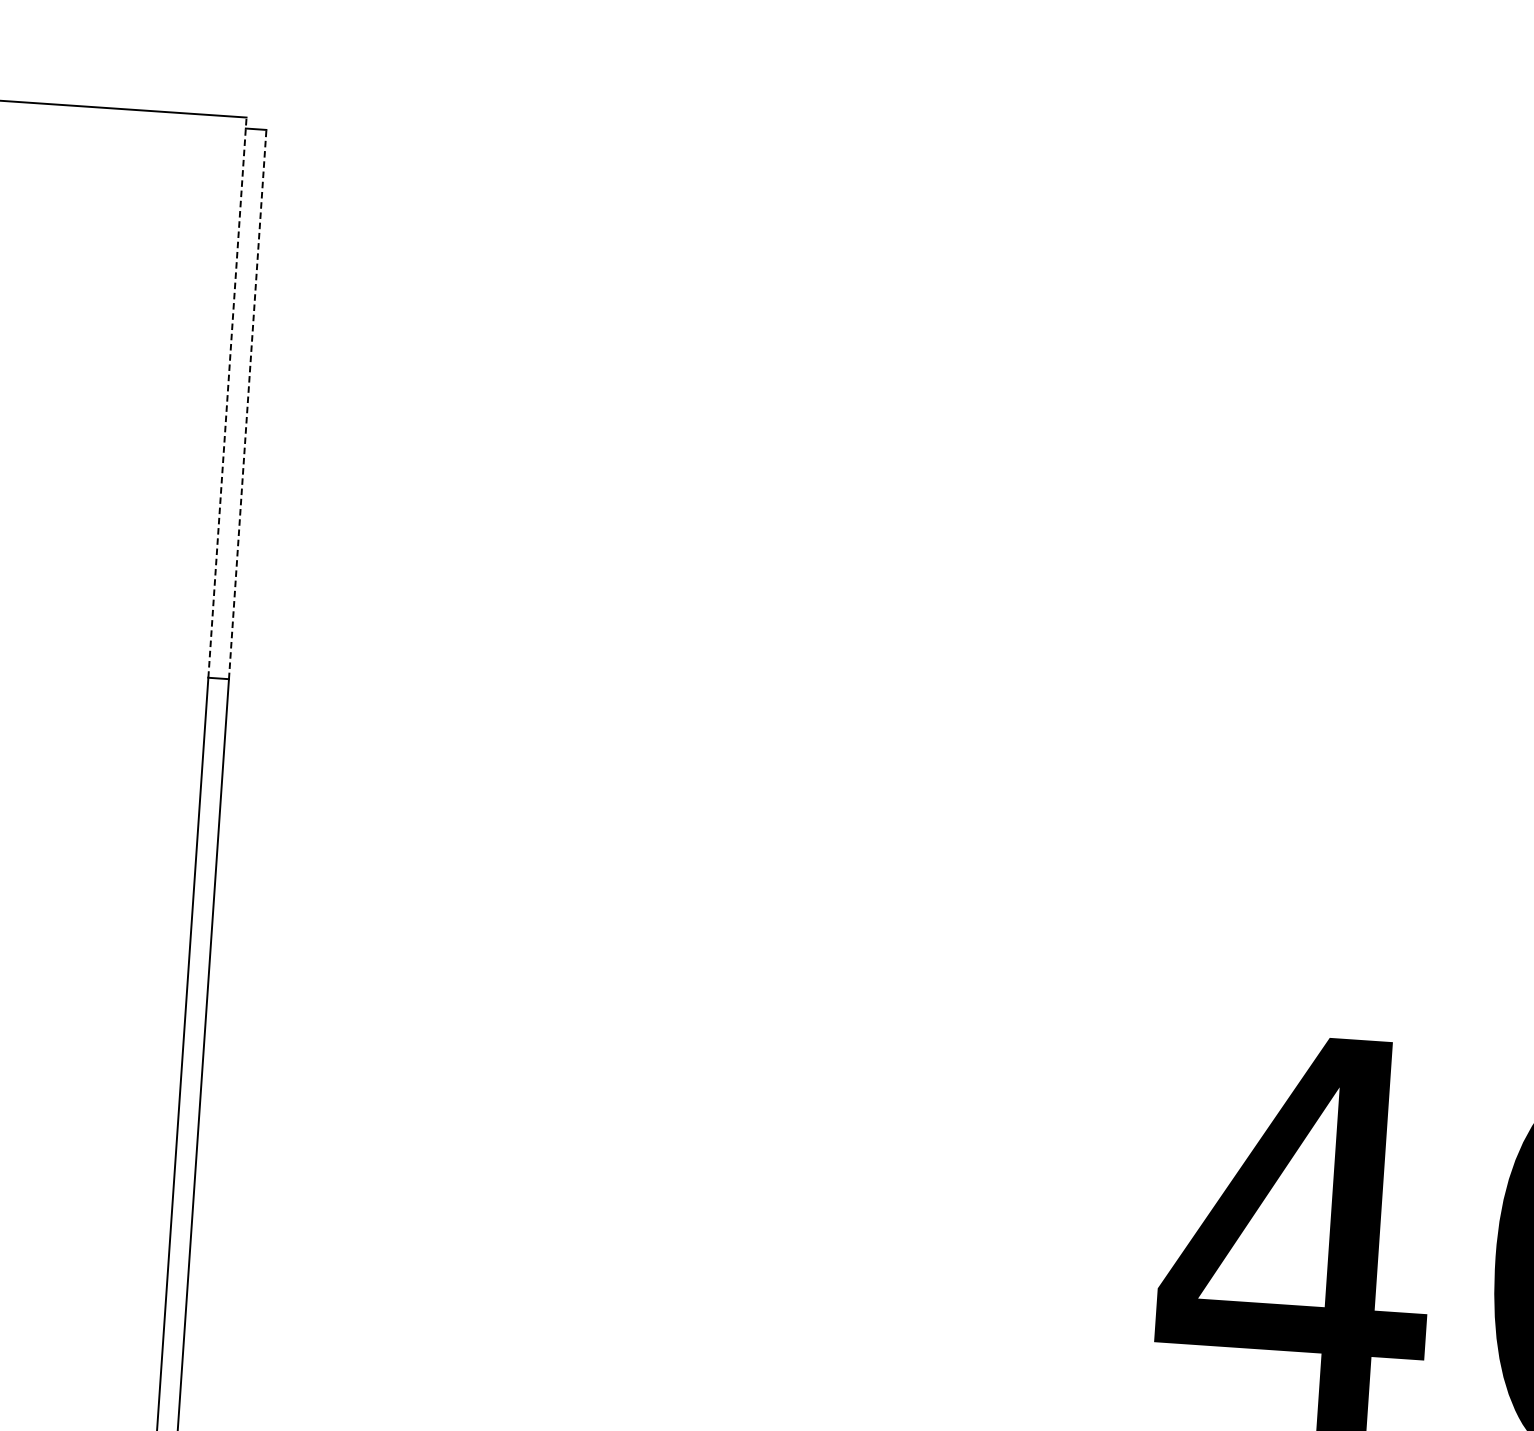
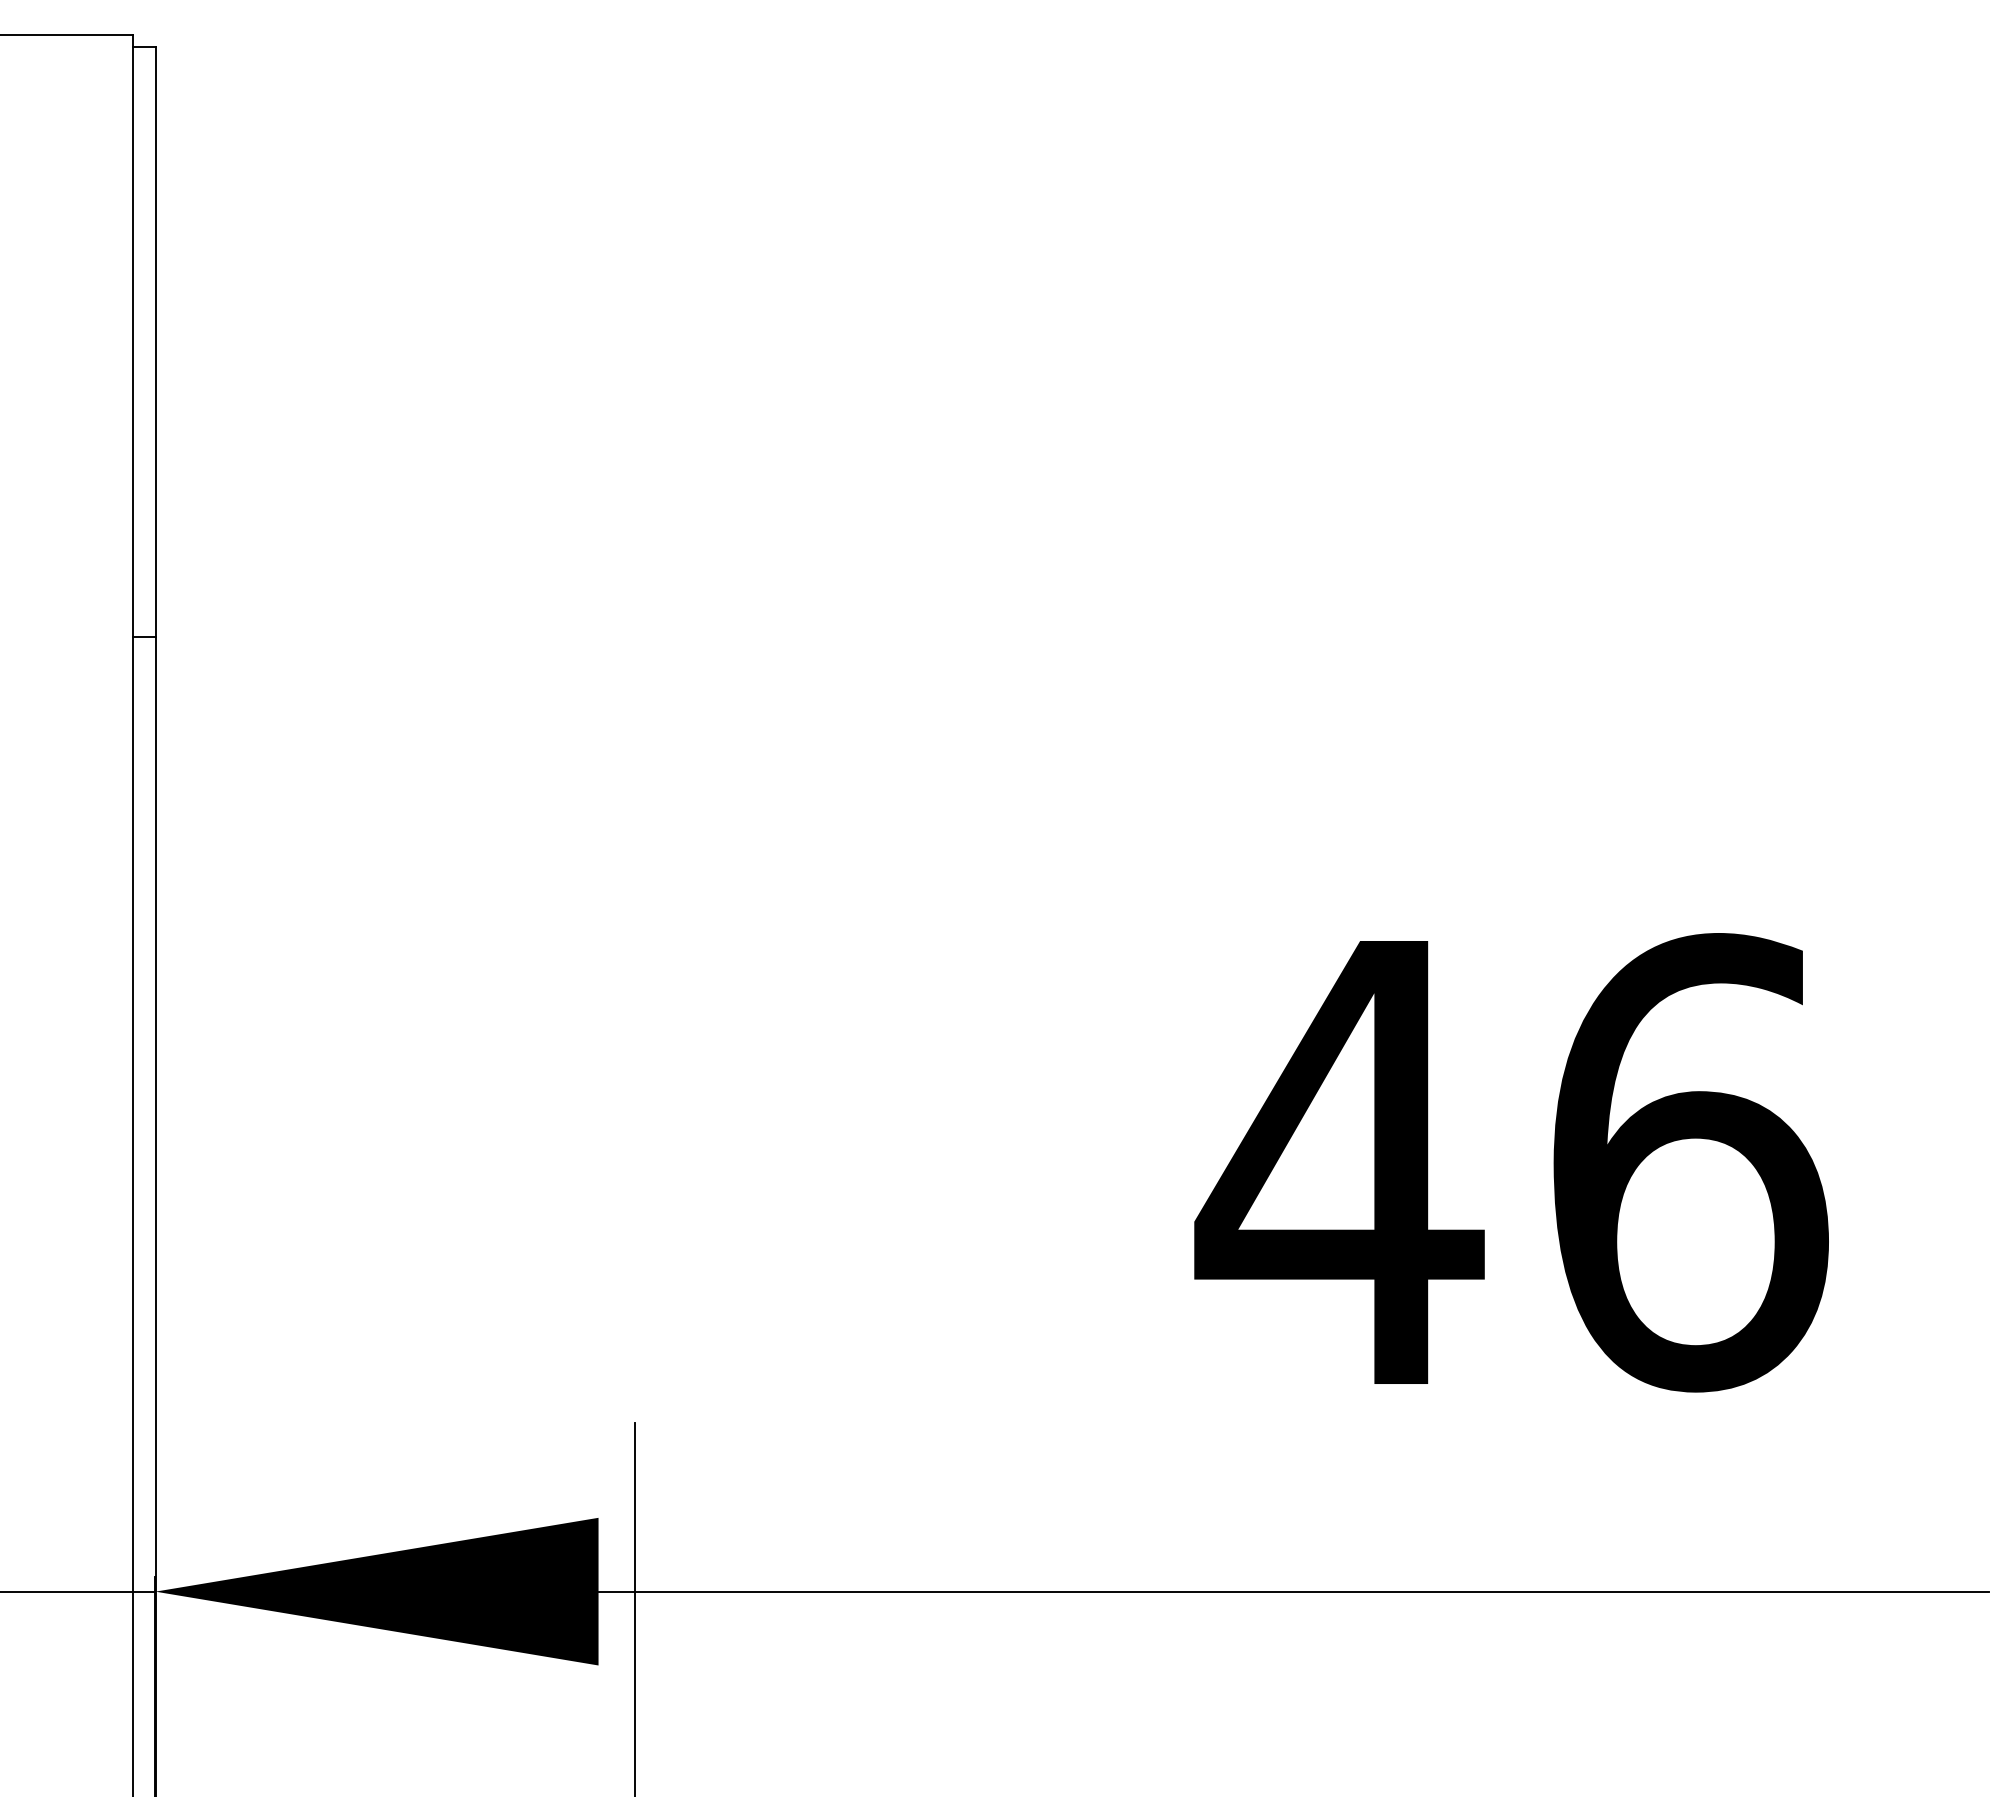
line: (227, 397) -> (133, 335), dashed -> solid
line: (247, 404) -> (155, 341), dashed -> solid

